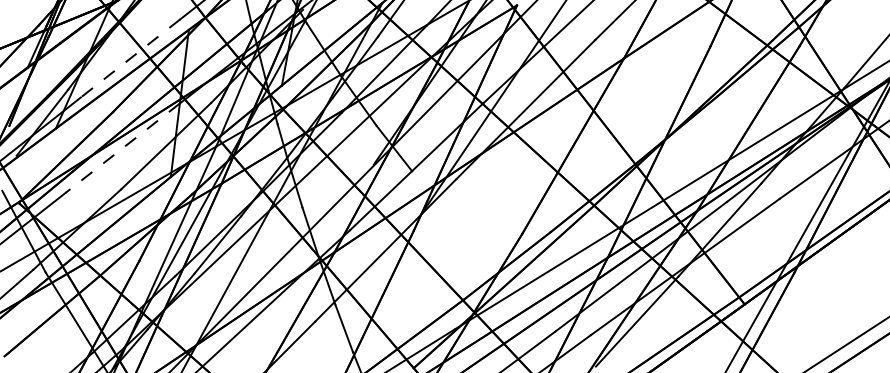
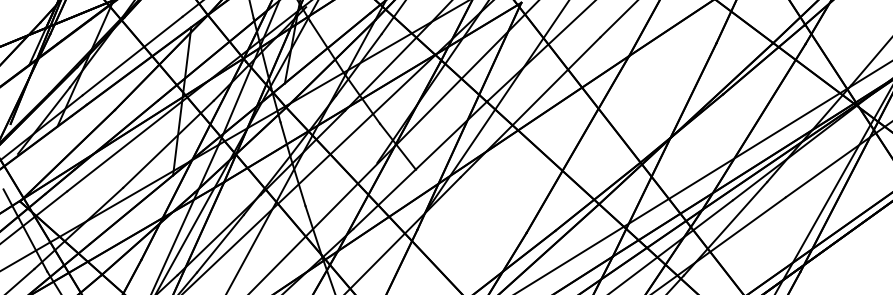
line: (130, 58) -> (132, 56), dashed -> solid
line: (122, 148) -> (124, 146), dashed -> solid

